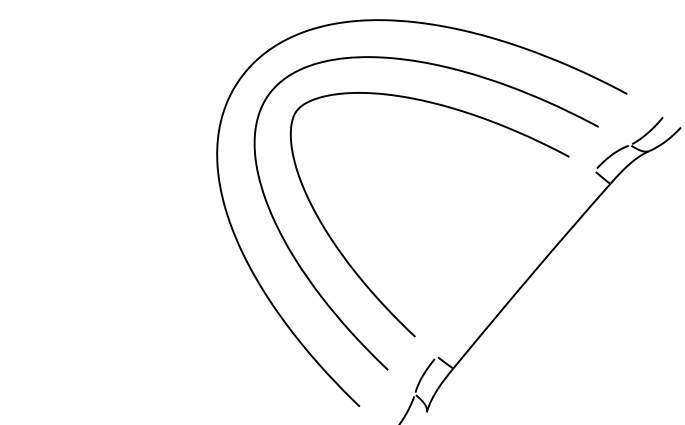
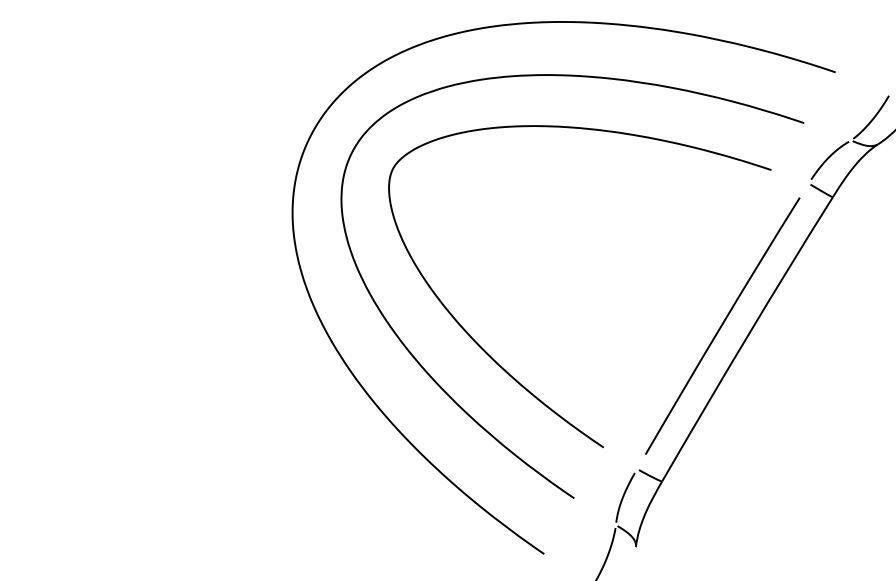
line: (515, 263) -> (722, 326), added

